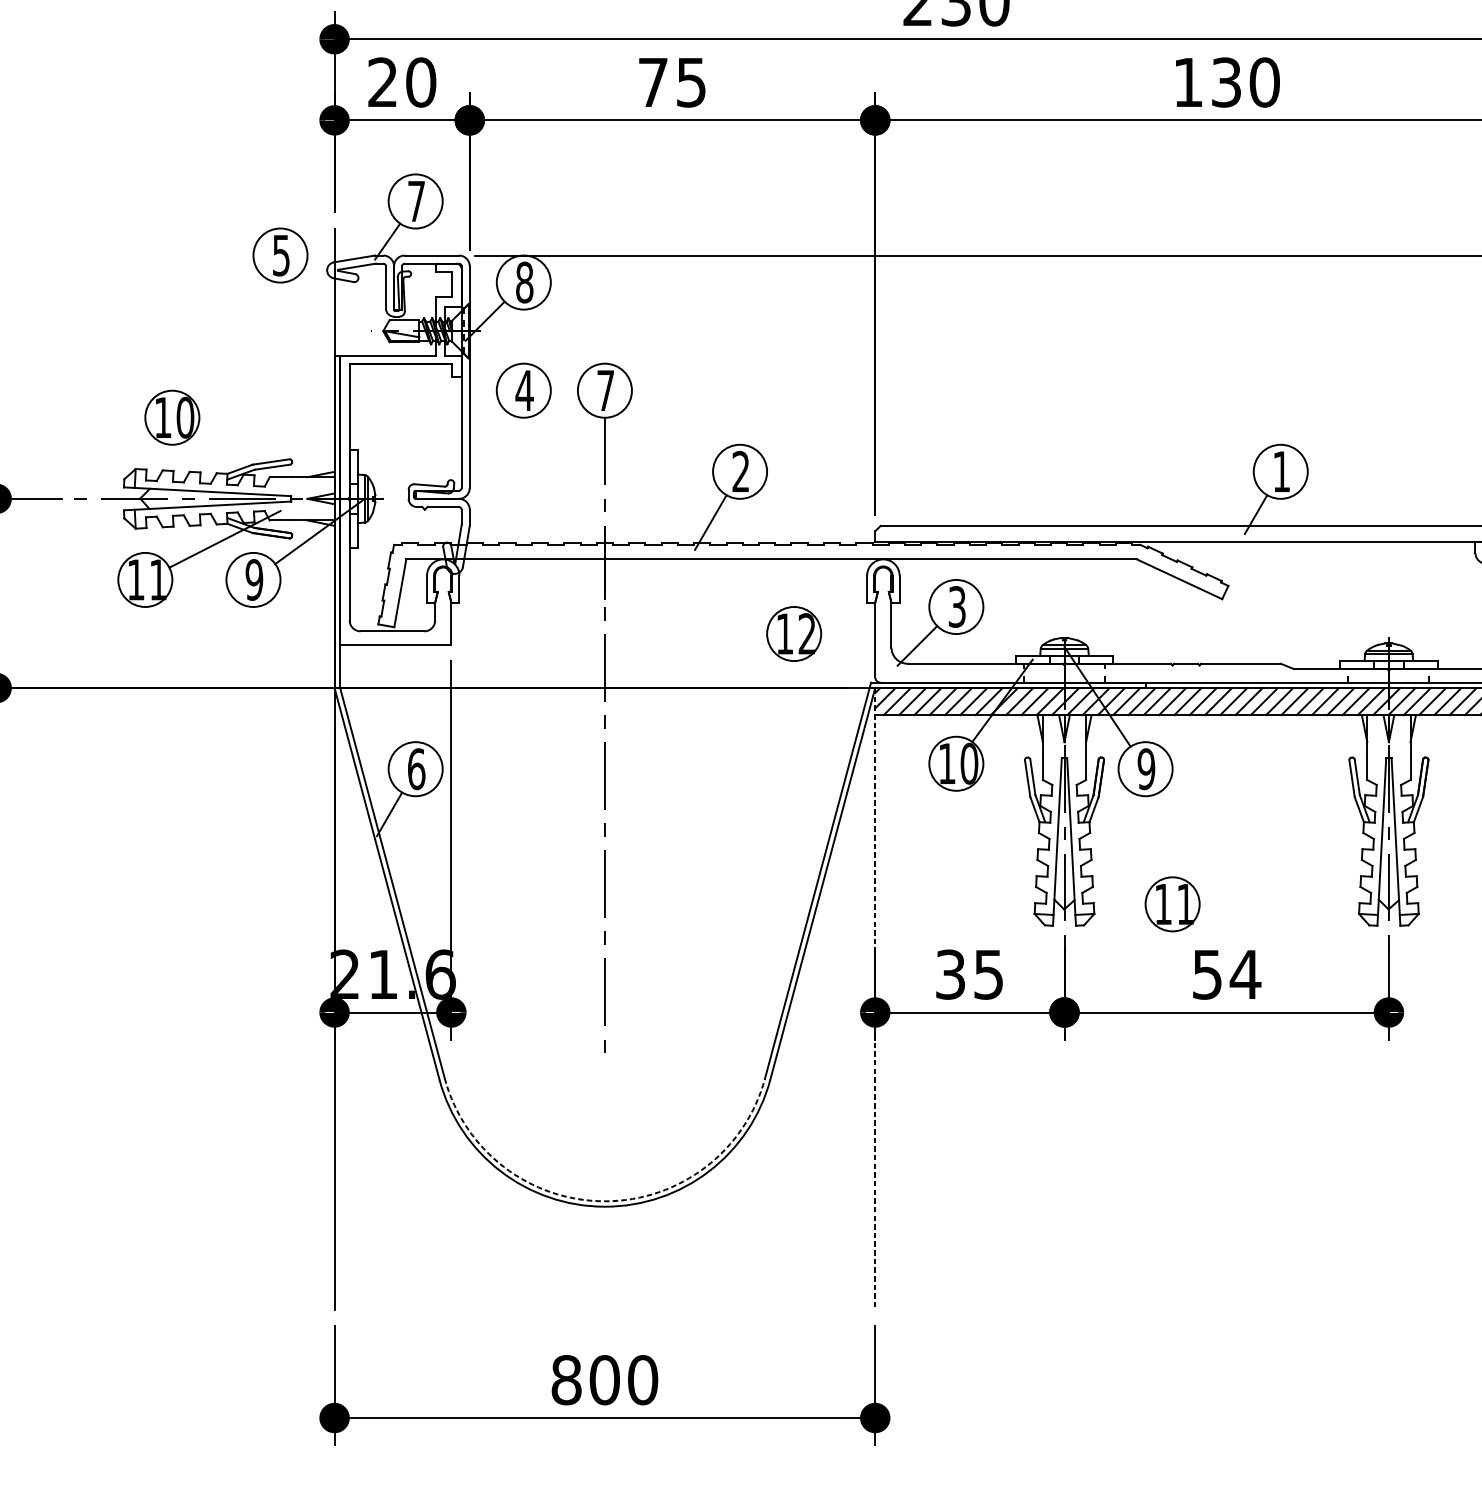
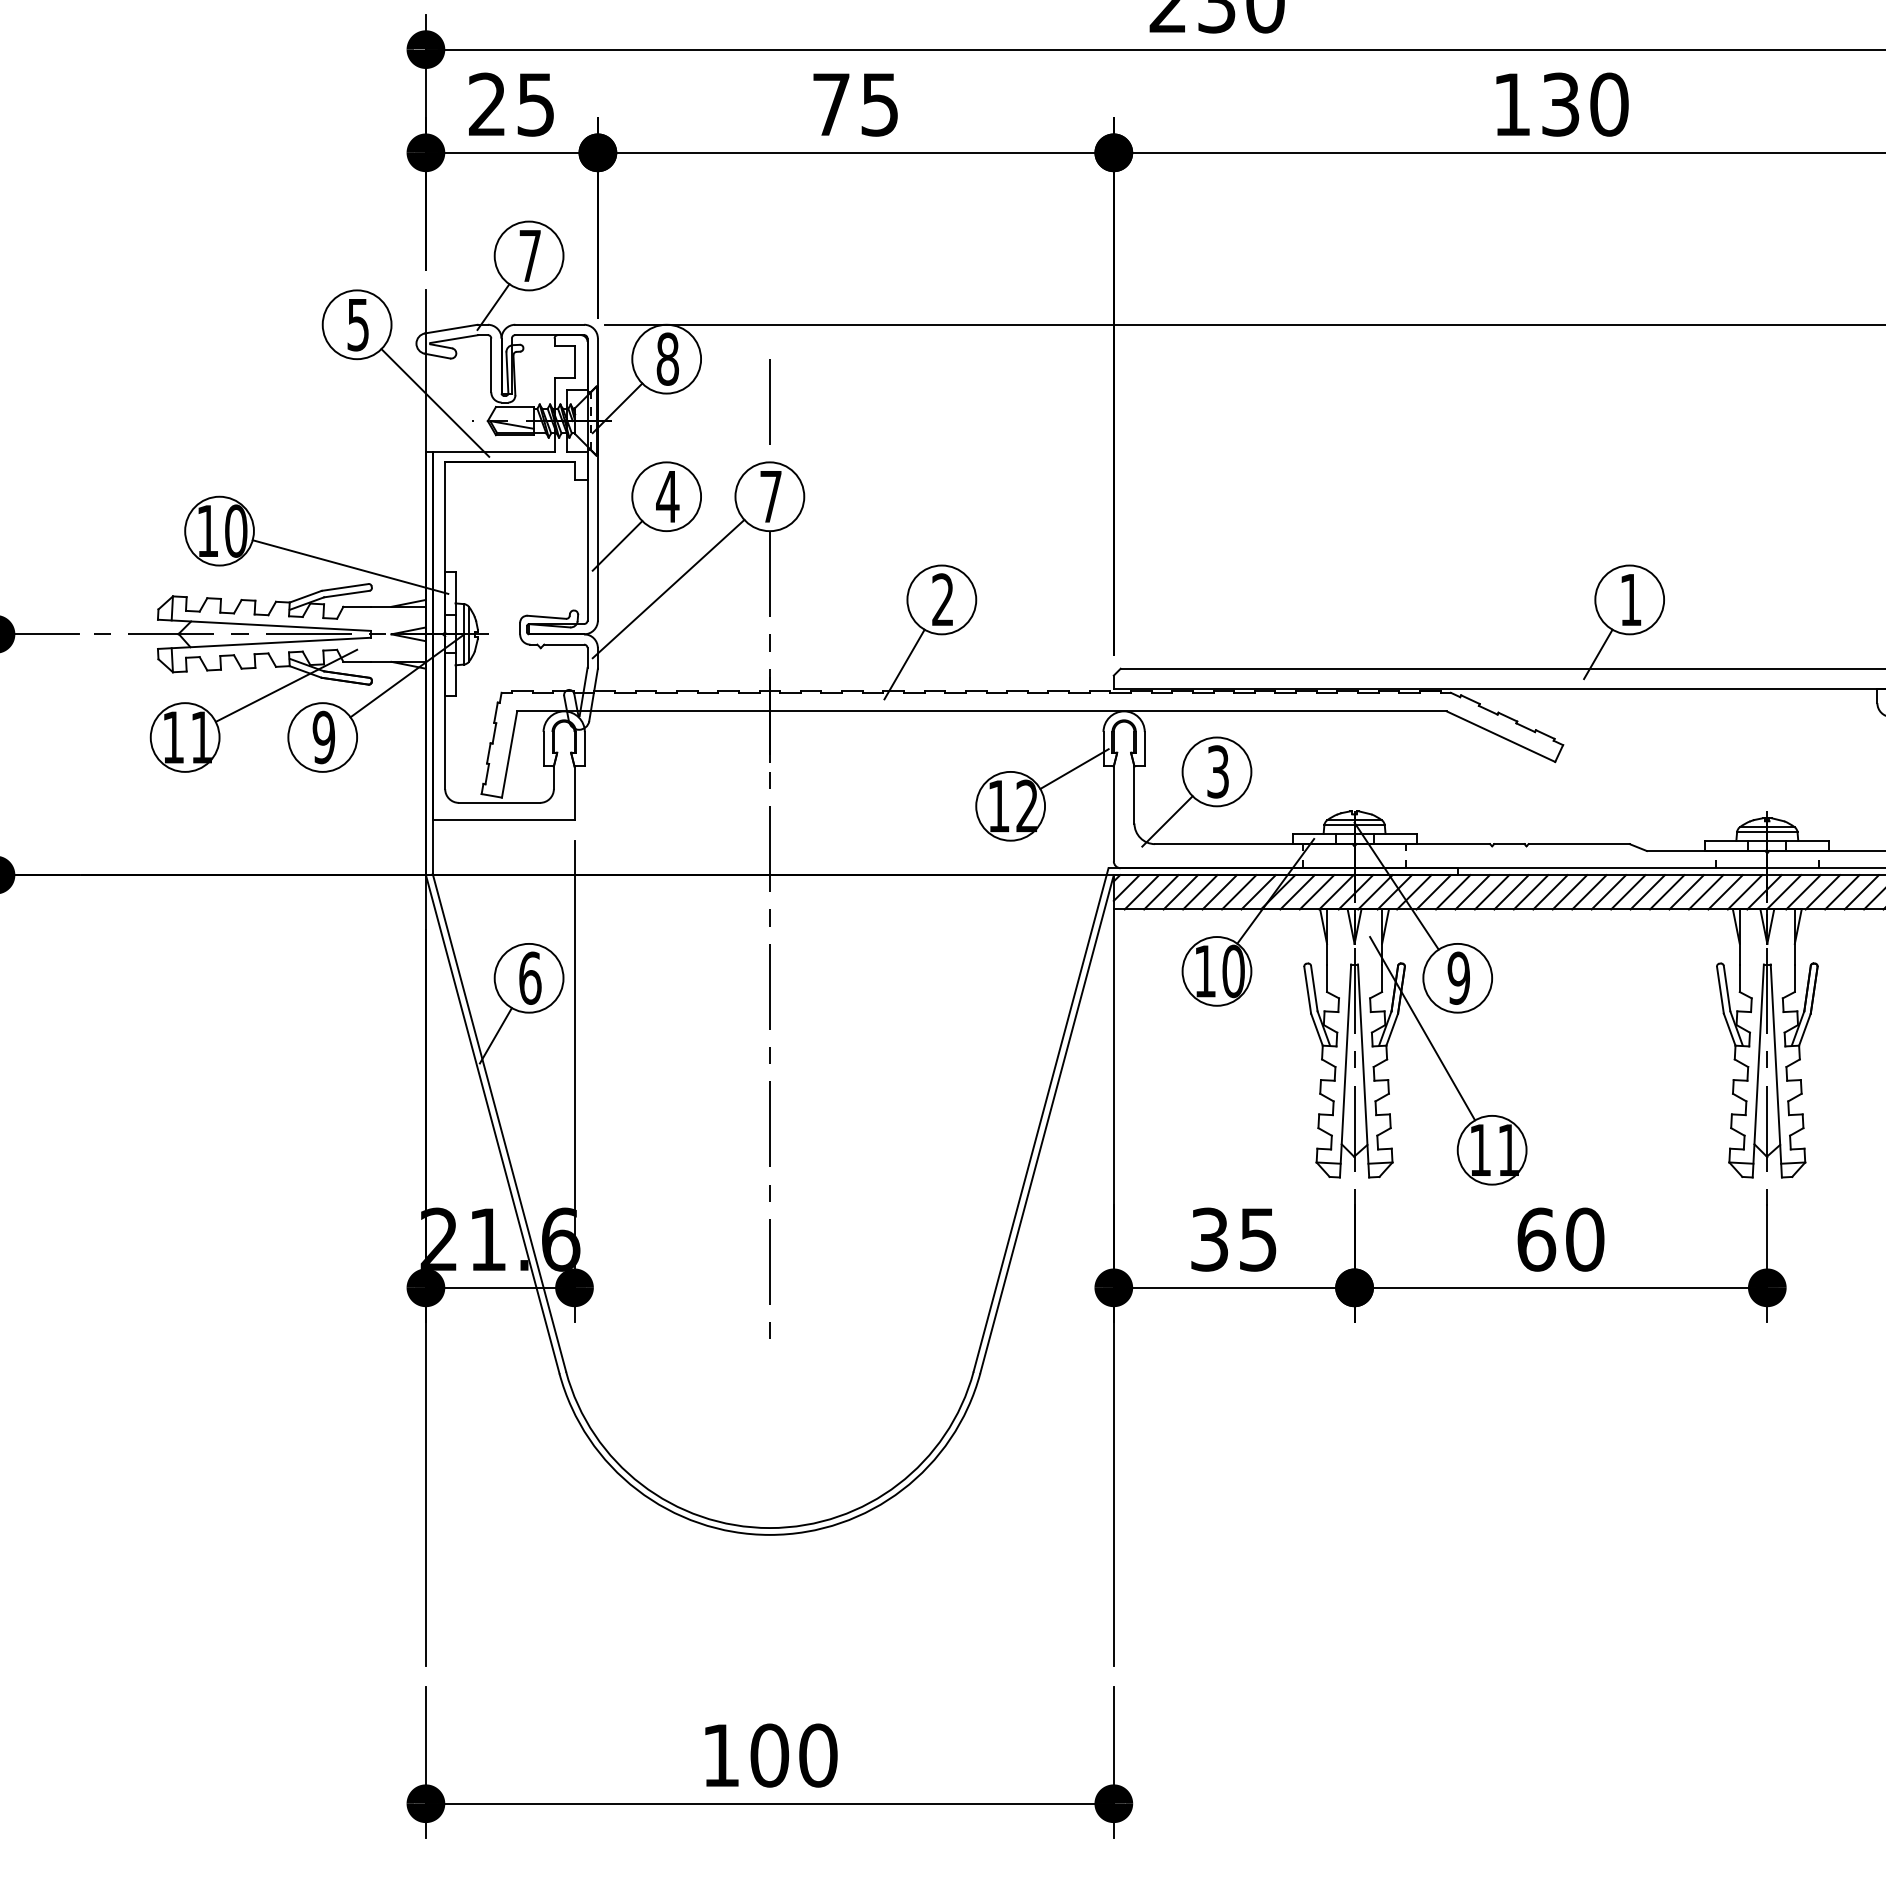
text: (421, 82) -> (536, 104), 20 -> 25
line: (604, 315) -> (769, 401), added
line: (342, 316) -> (435, 402), added
line: (485, 429) -> (617, 545), added
line: (275, 445) -> (350, 566), added
line: (525, 462) -> (668, 588), added
line: (844, 604) -> (1074, 768), added
line: (1117, 808) -> (1422, 1028), added
text: (1227, 974) -> (1561, 1239), 54 -> 60
line: (875, 998) -> (1113, 1270), dashed -> solid
arc: (604, 1201) -> (769, 1528), dashed -> solid
text: (566, 1380) -> (721, 1755), 800 -> 100

